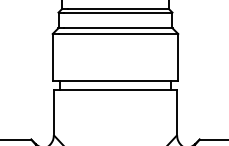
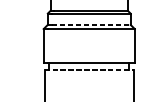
line: (118, 28) -> (91, 25), solid -> dashed
line: (115, 90) -> (89, 70), solid -> dashed

